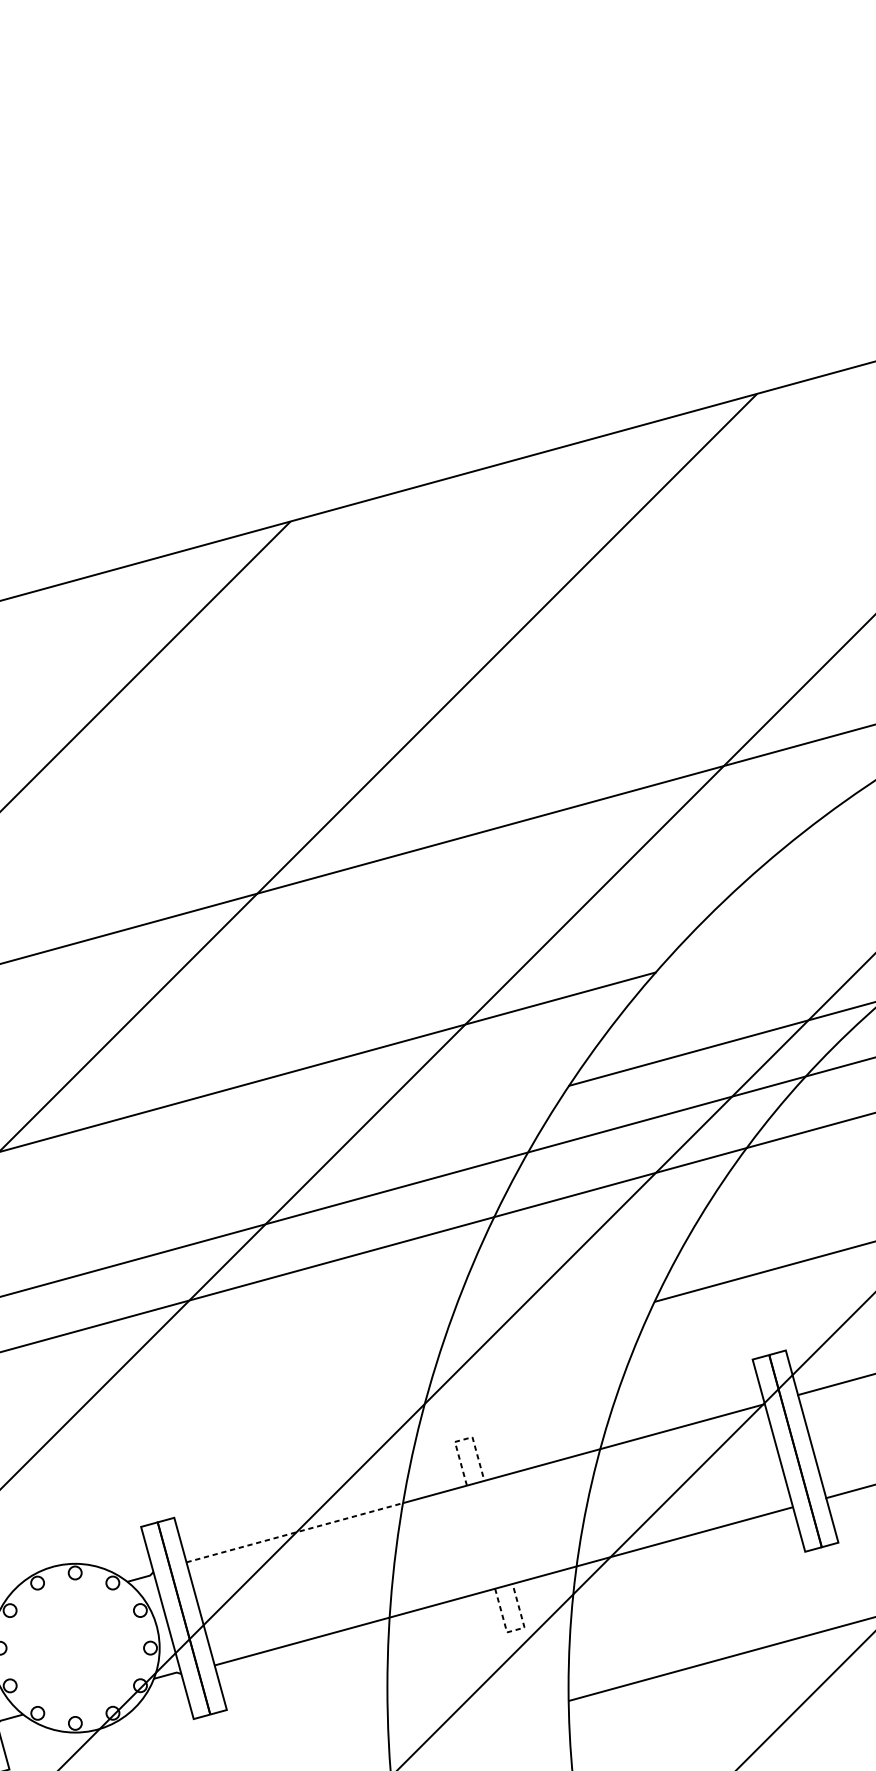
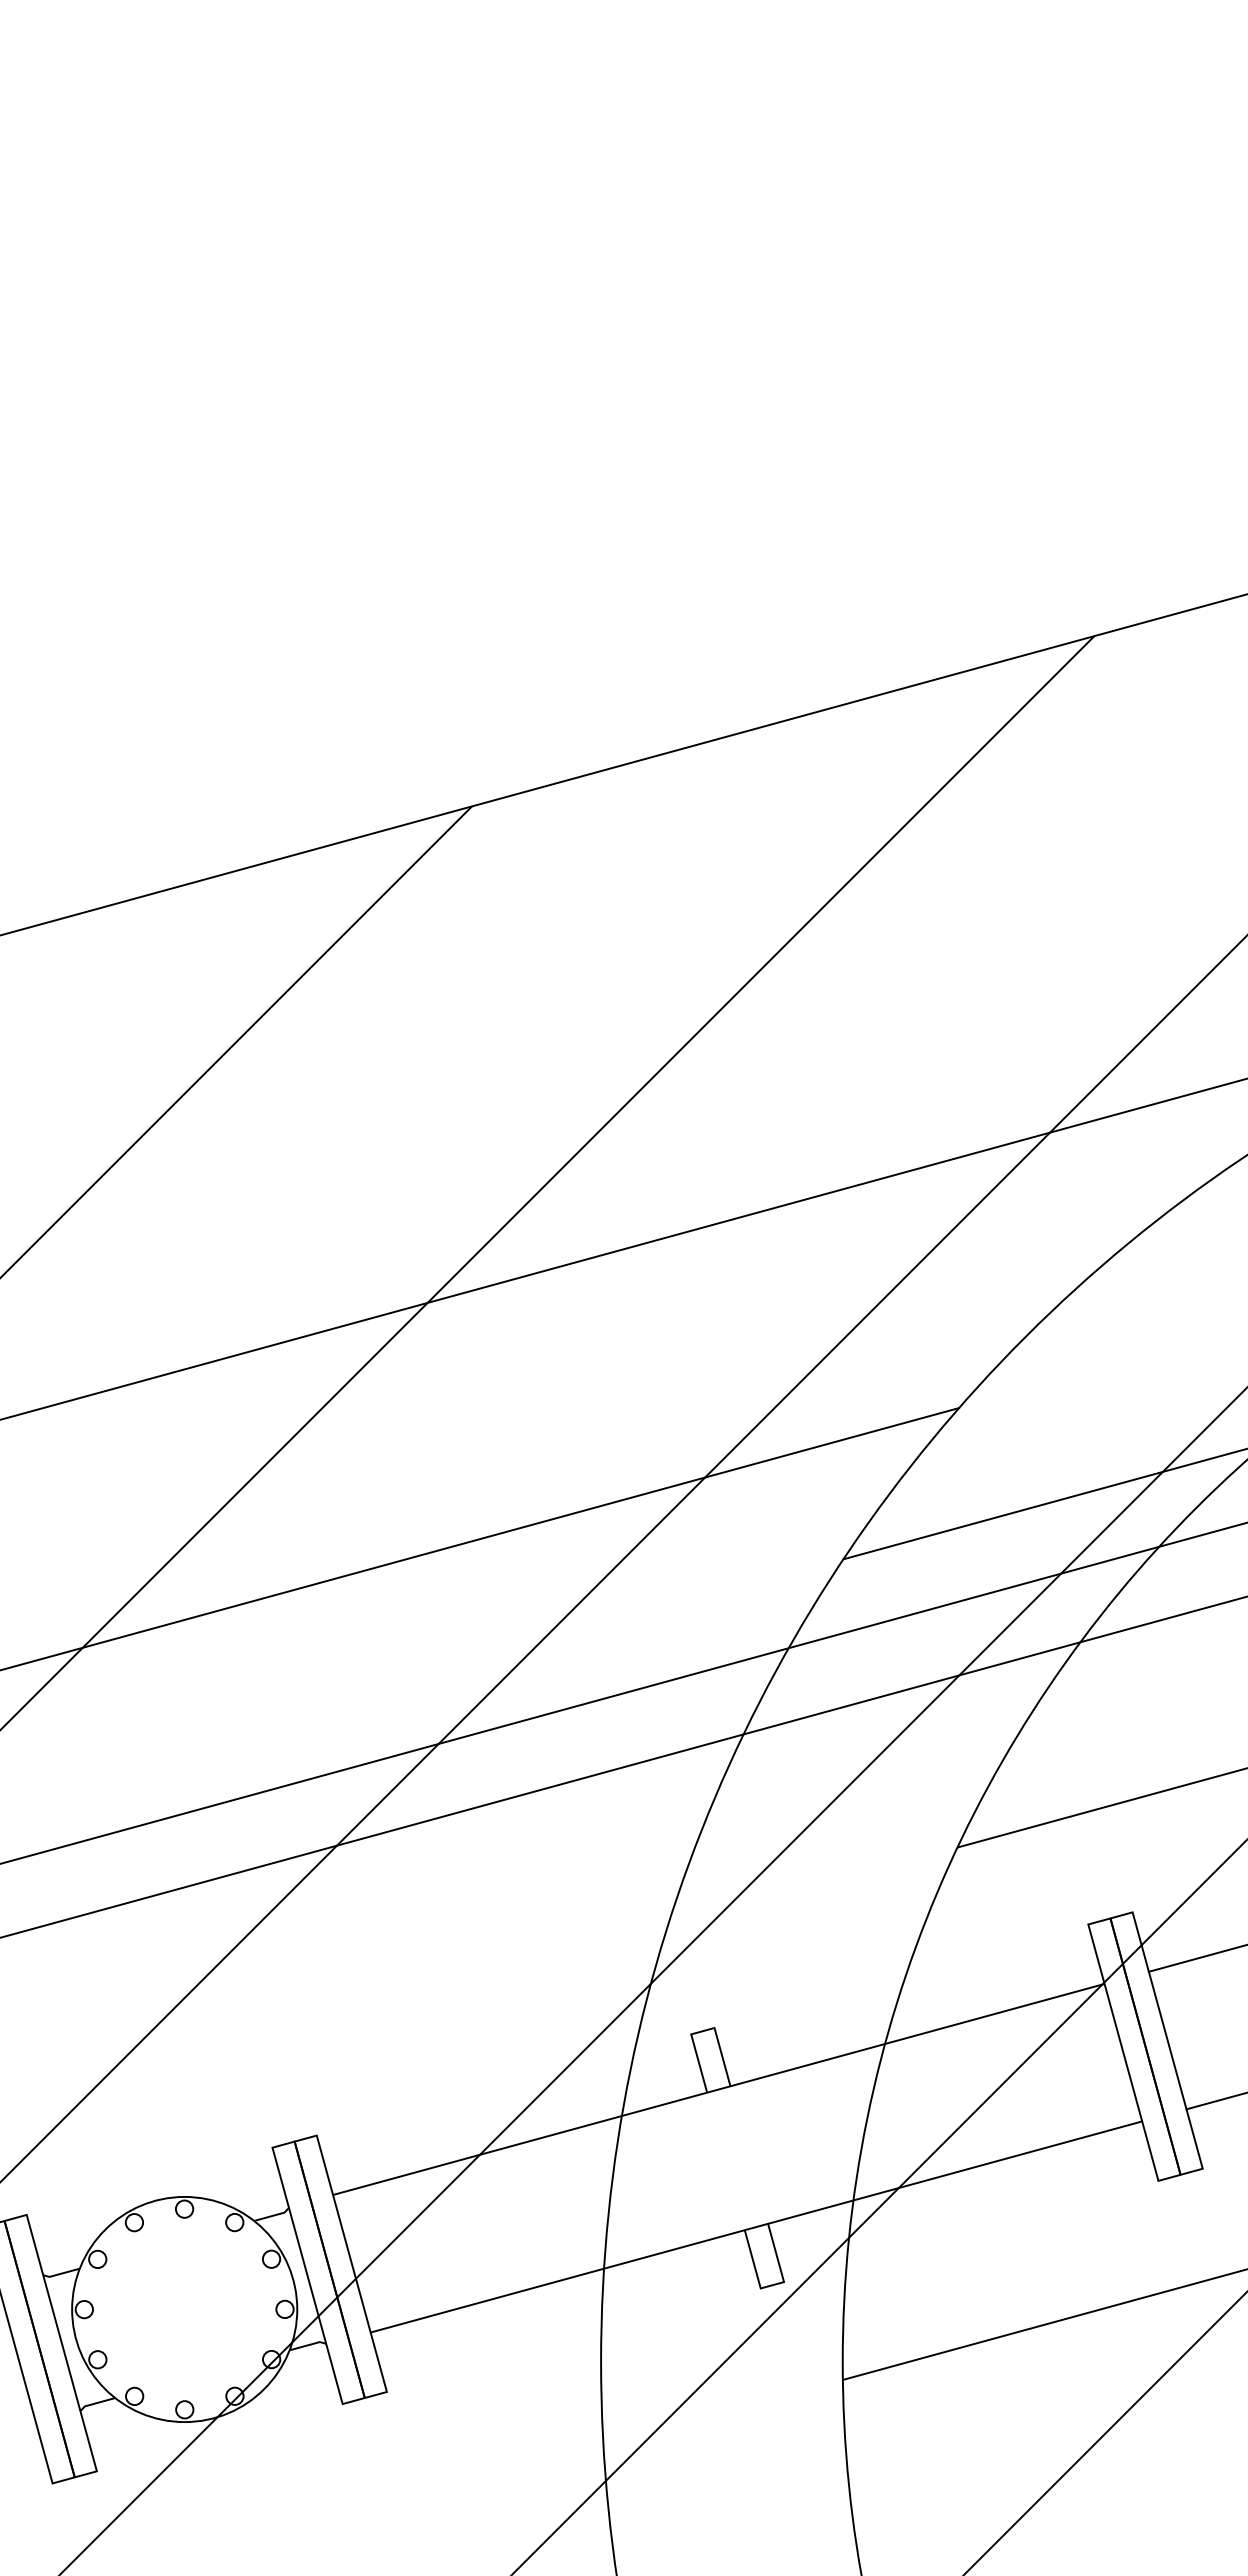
line: (464, 1439) -> (703, 2031), dashed -> solid
line: (294, 1532) -> (477, 2155), dashed -> solid
line: (515, 1630) -> (772, 2285), dashed -> solid

